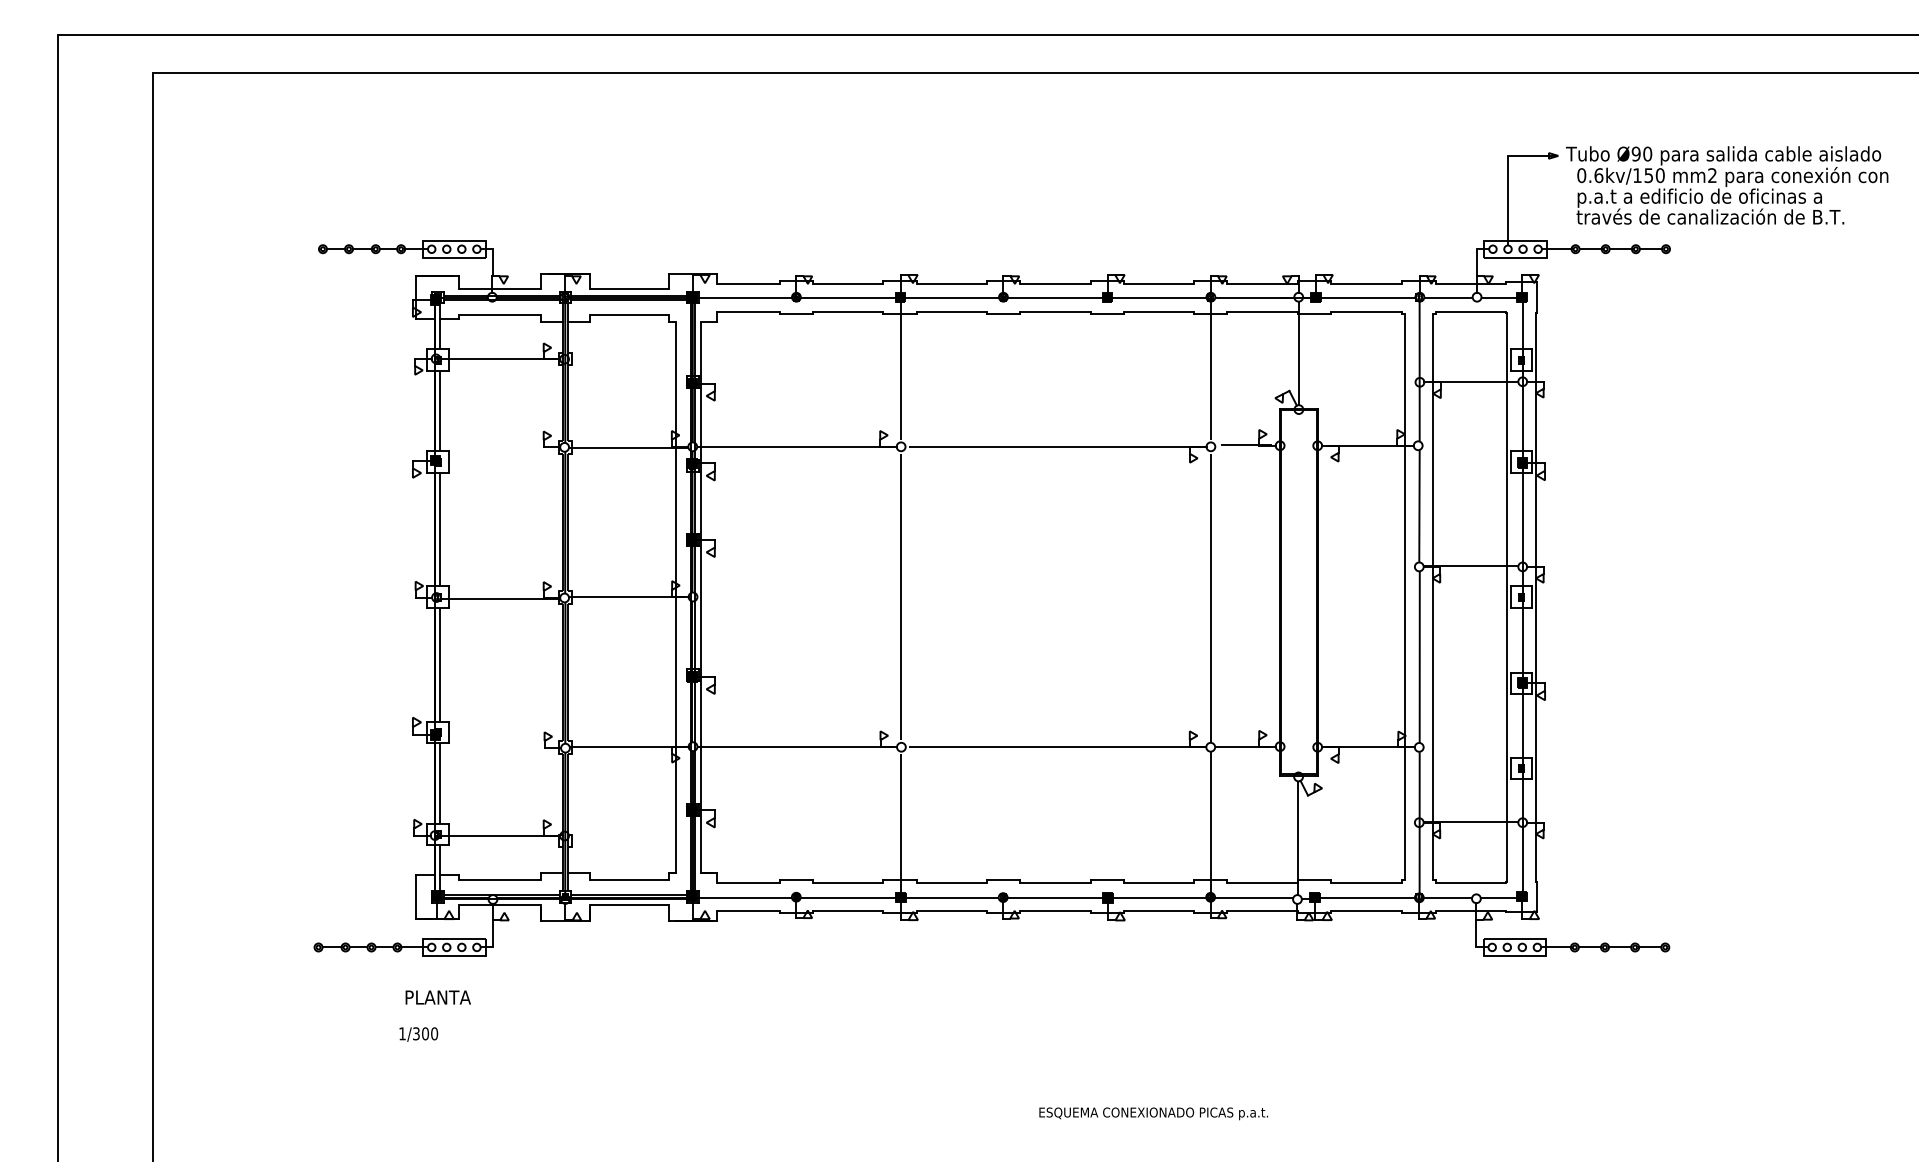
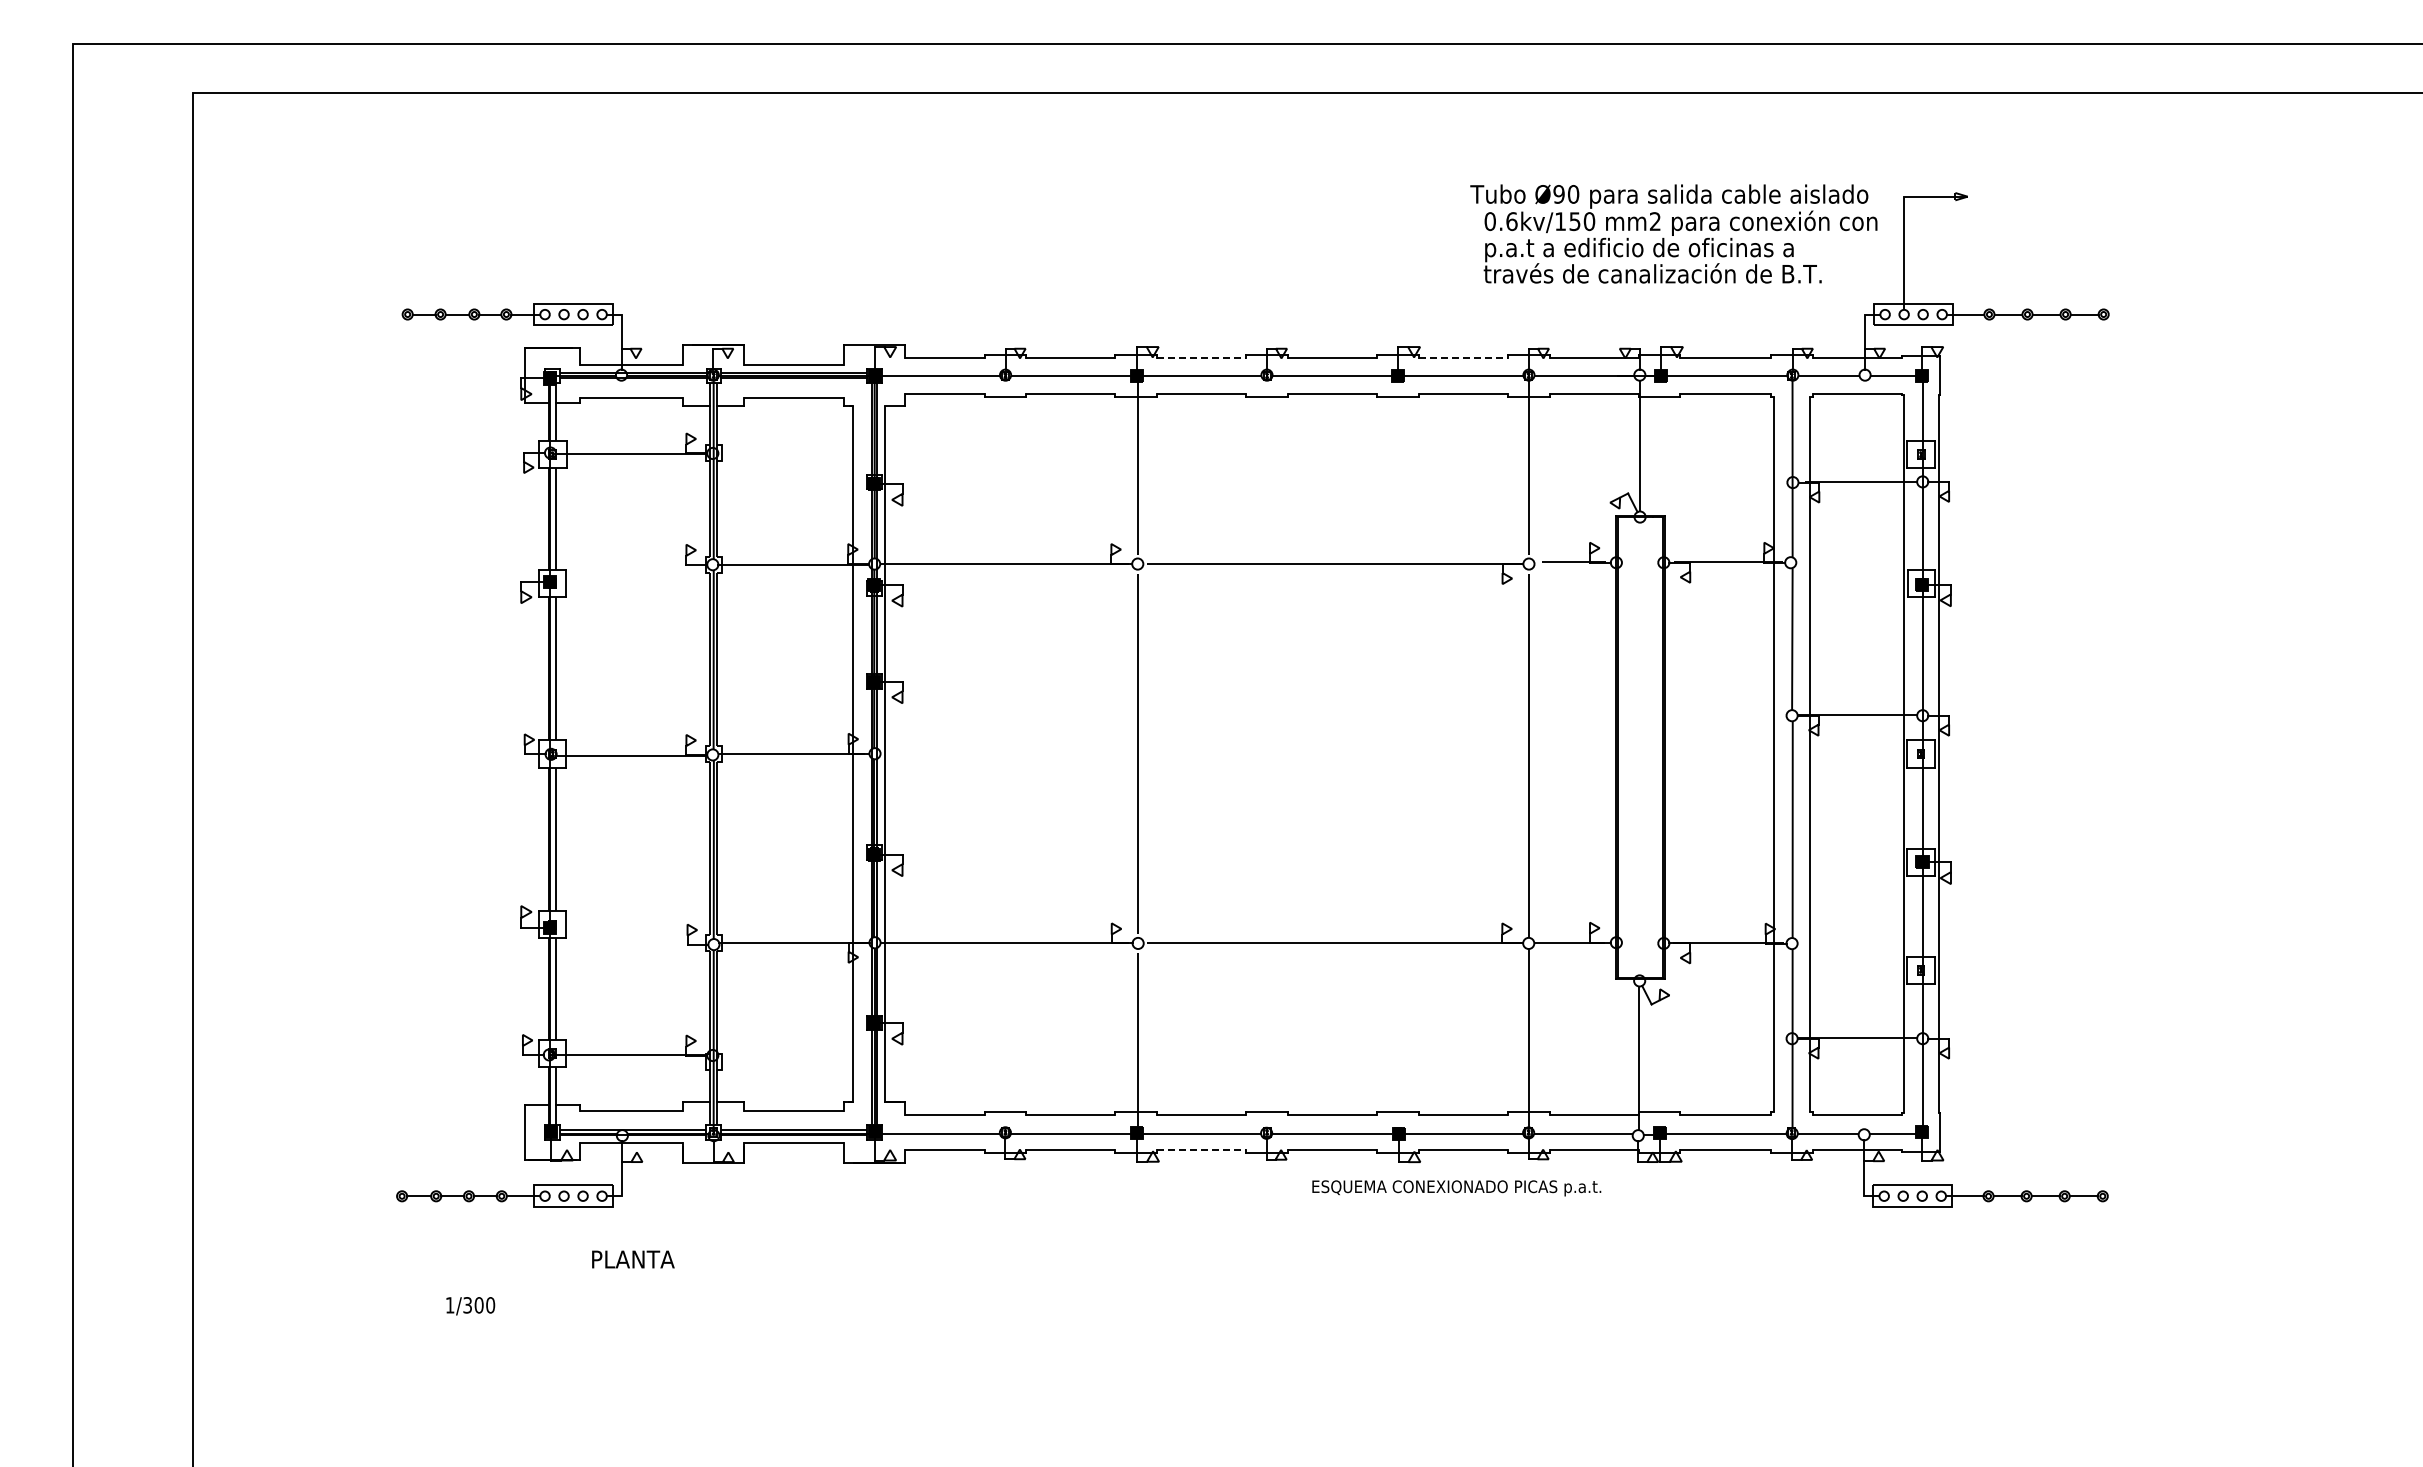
text: (1726, 185) -> (1673, 233), moved
line: (952, 284) -> (1202, 358), solid -> dashed
line: (1159, 284) -> (1463, 358), solid -> dashed
line: (952, 911) -> (1202, 1150), solid -> dashed
text: (438, 997) -> (633, 1259), moved
text: (418, 1034) -> (470, 1306), moved
text: (1153, 1113) -> (1456, 1188), moved

